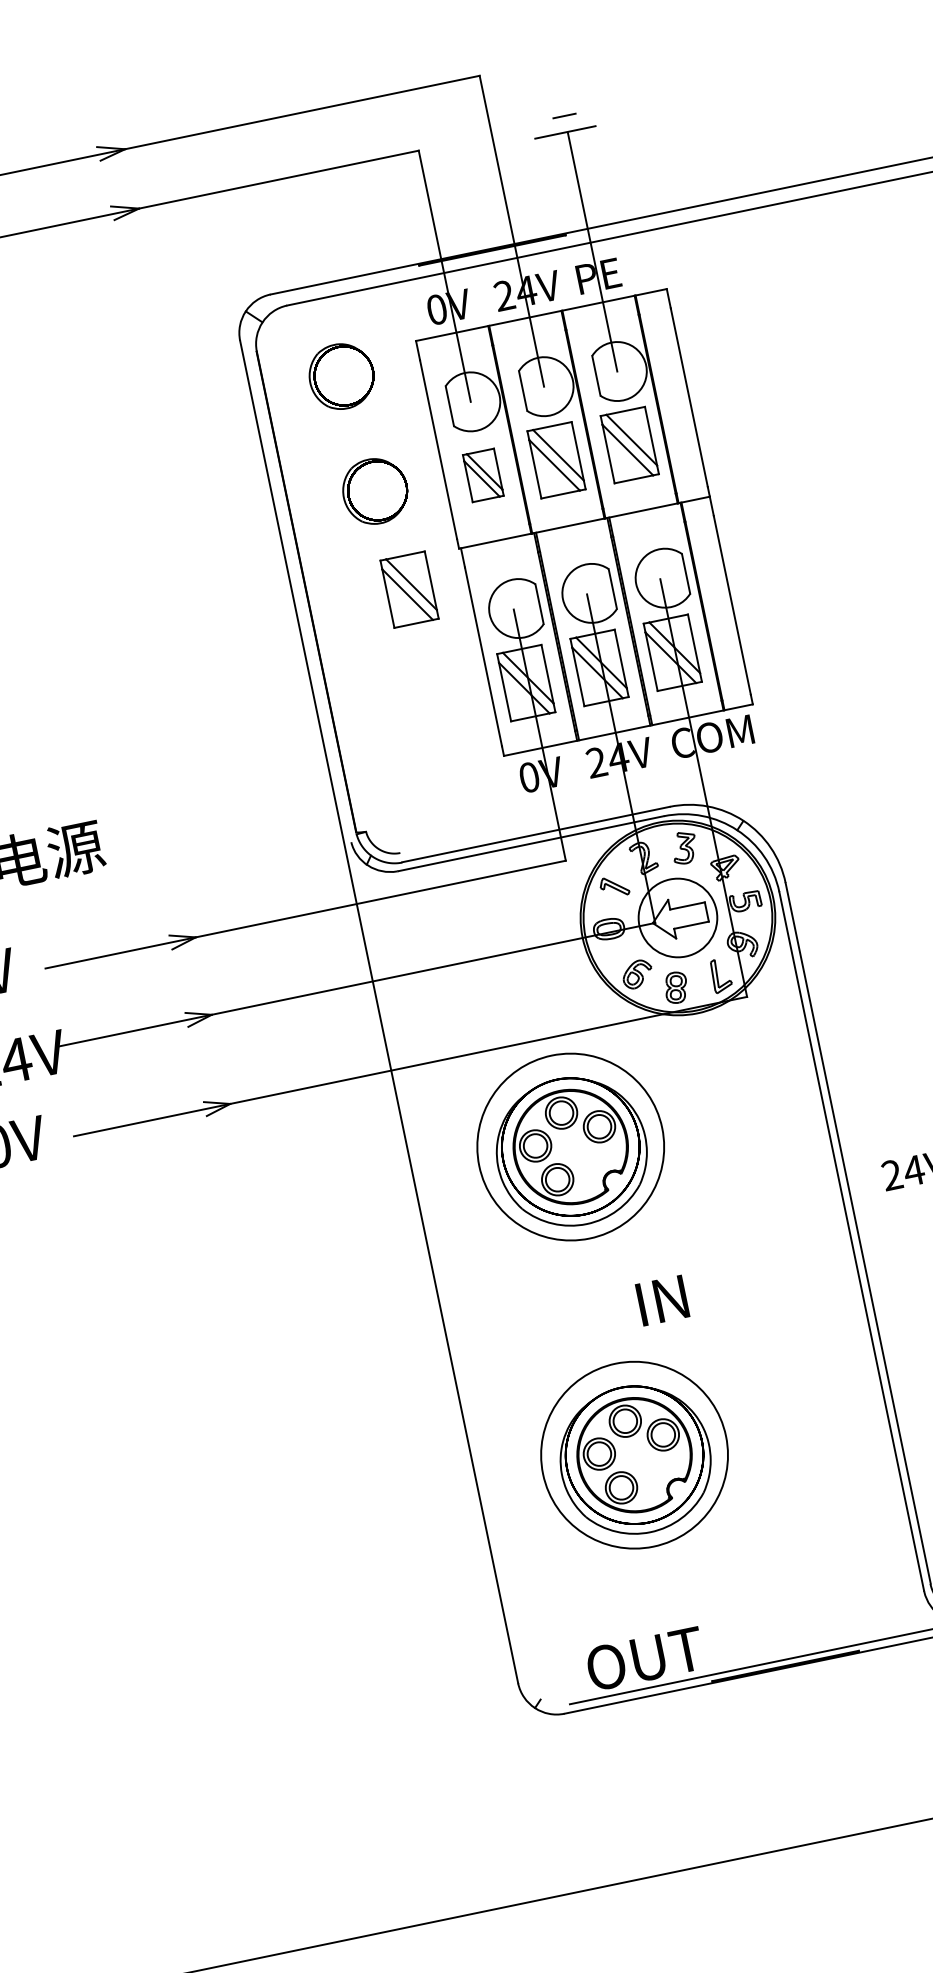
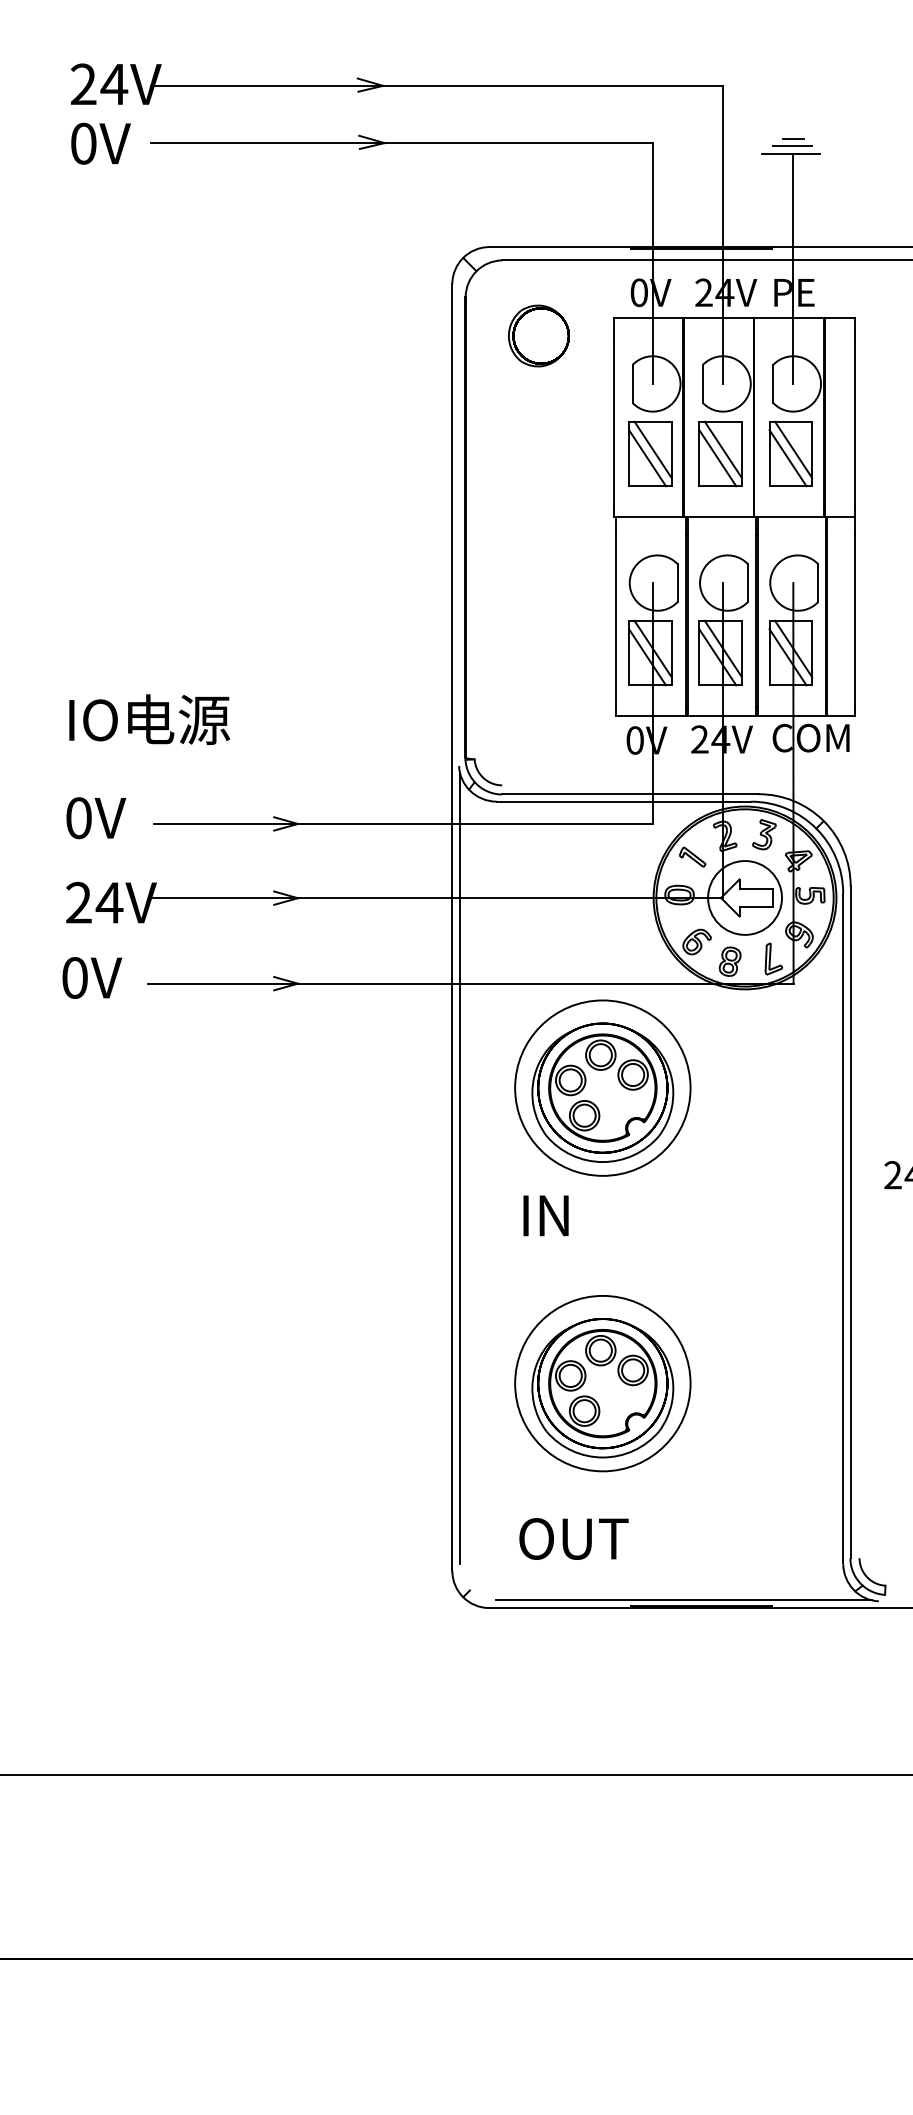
line: (565, 124) -> (792, 146), added
part: (483, 474) -> (650, 453), size x1.43
part: (374, 490) -> (547, 447), removed
part: (409, 589) -> (560, 544), removed
line: (439, 1261) -> (460, 1168), added
text: (661, 1300) -> (545, 1215), moved
text: (644, 1658) -> (573, 1538), moved

